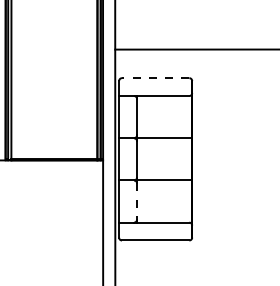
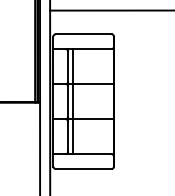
line: (155, 78) -> (83, 34), dashed -> solid
line: (142, 159) -> (72, 101), added
line: (136, 202) -> (67, 137), dashed -> solid

